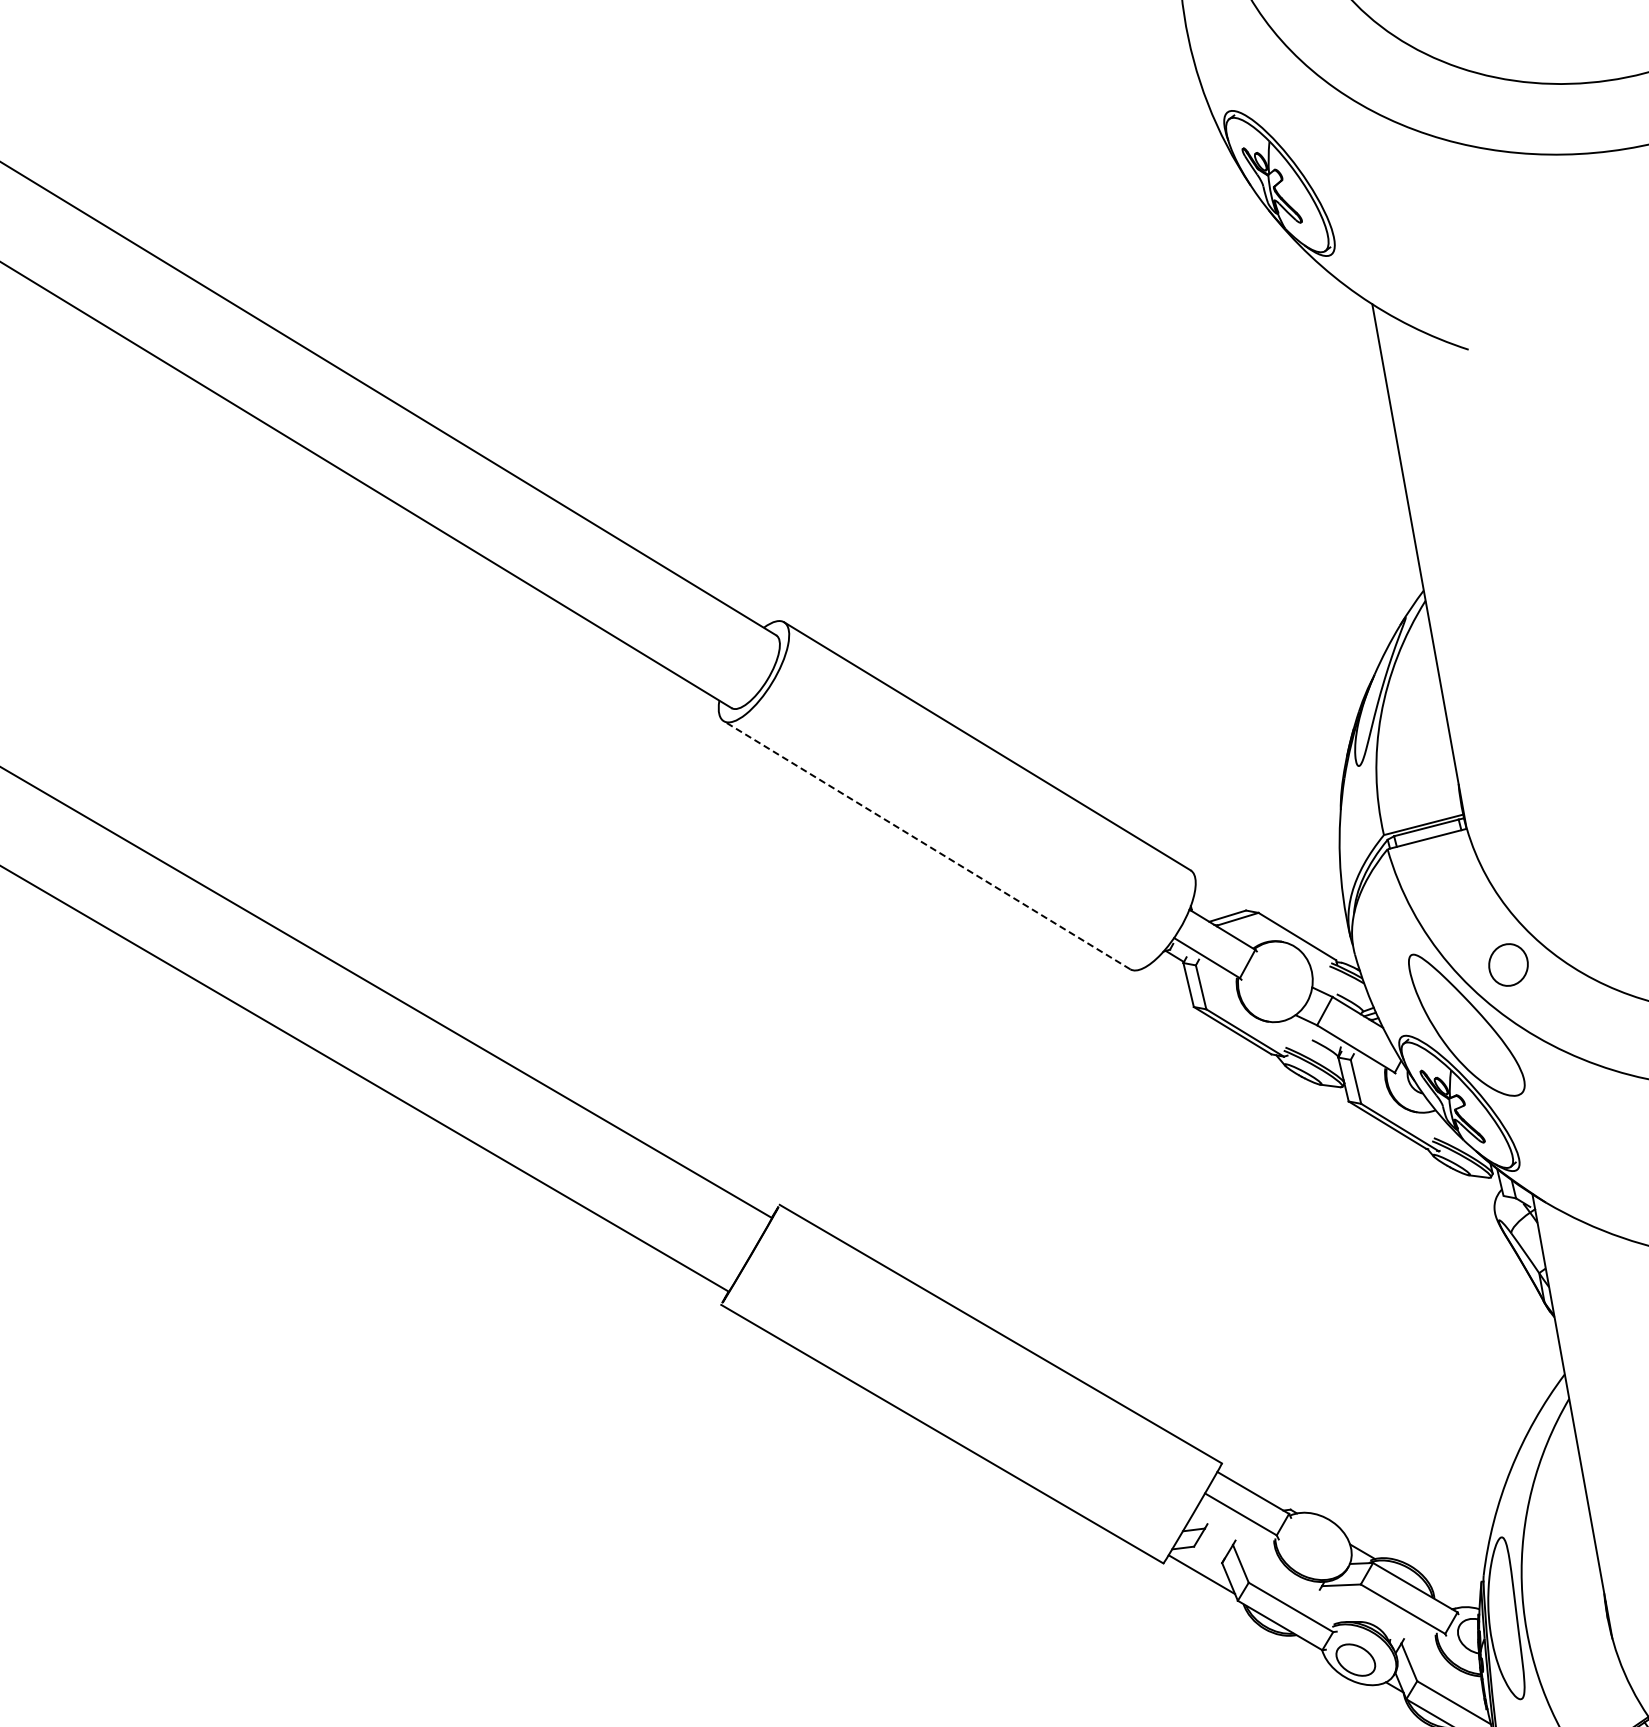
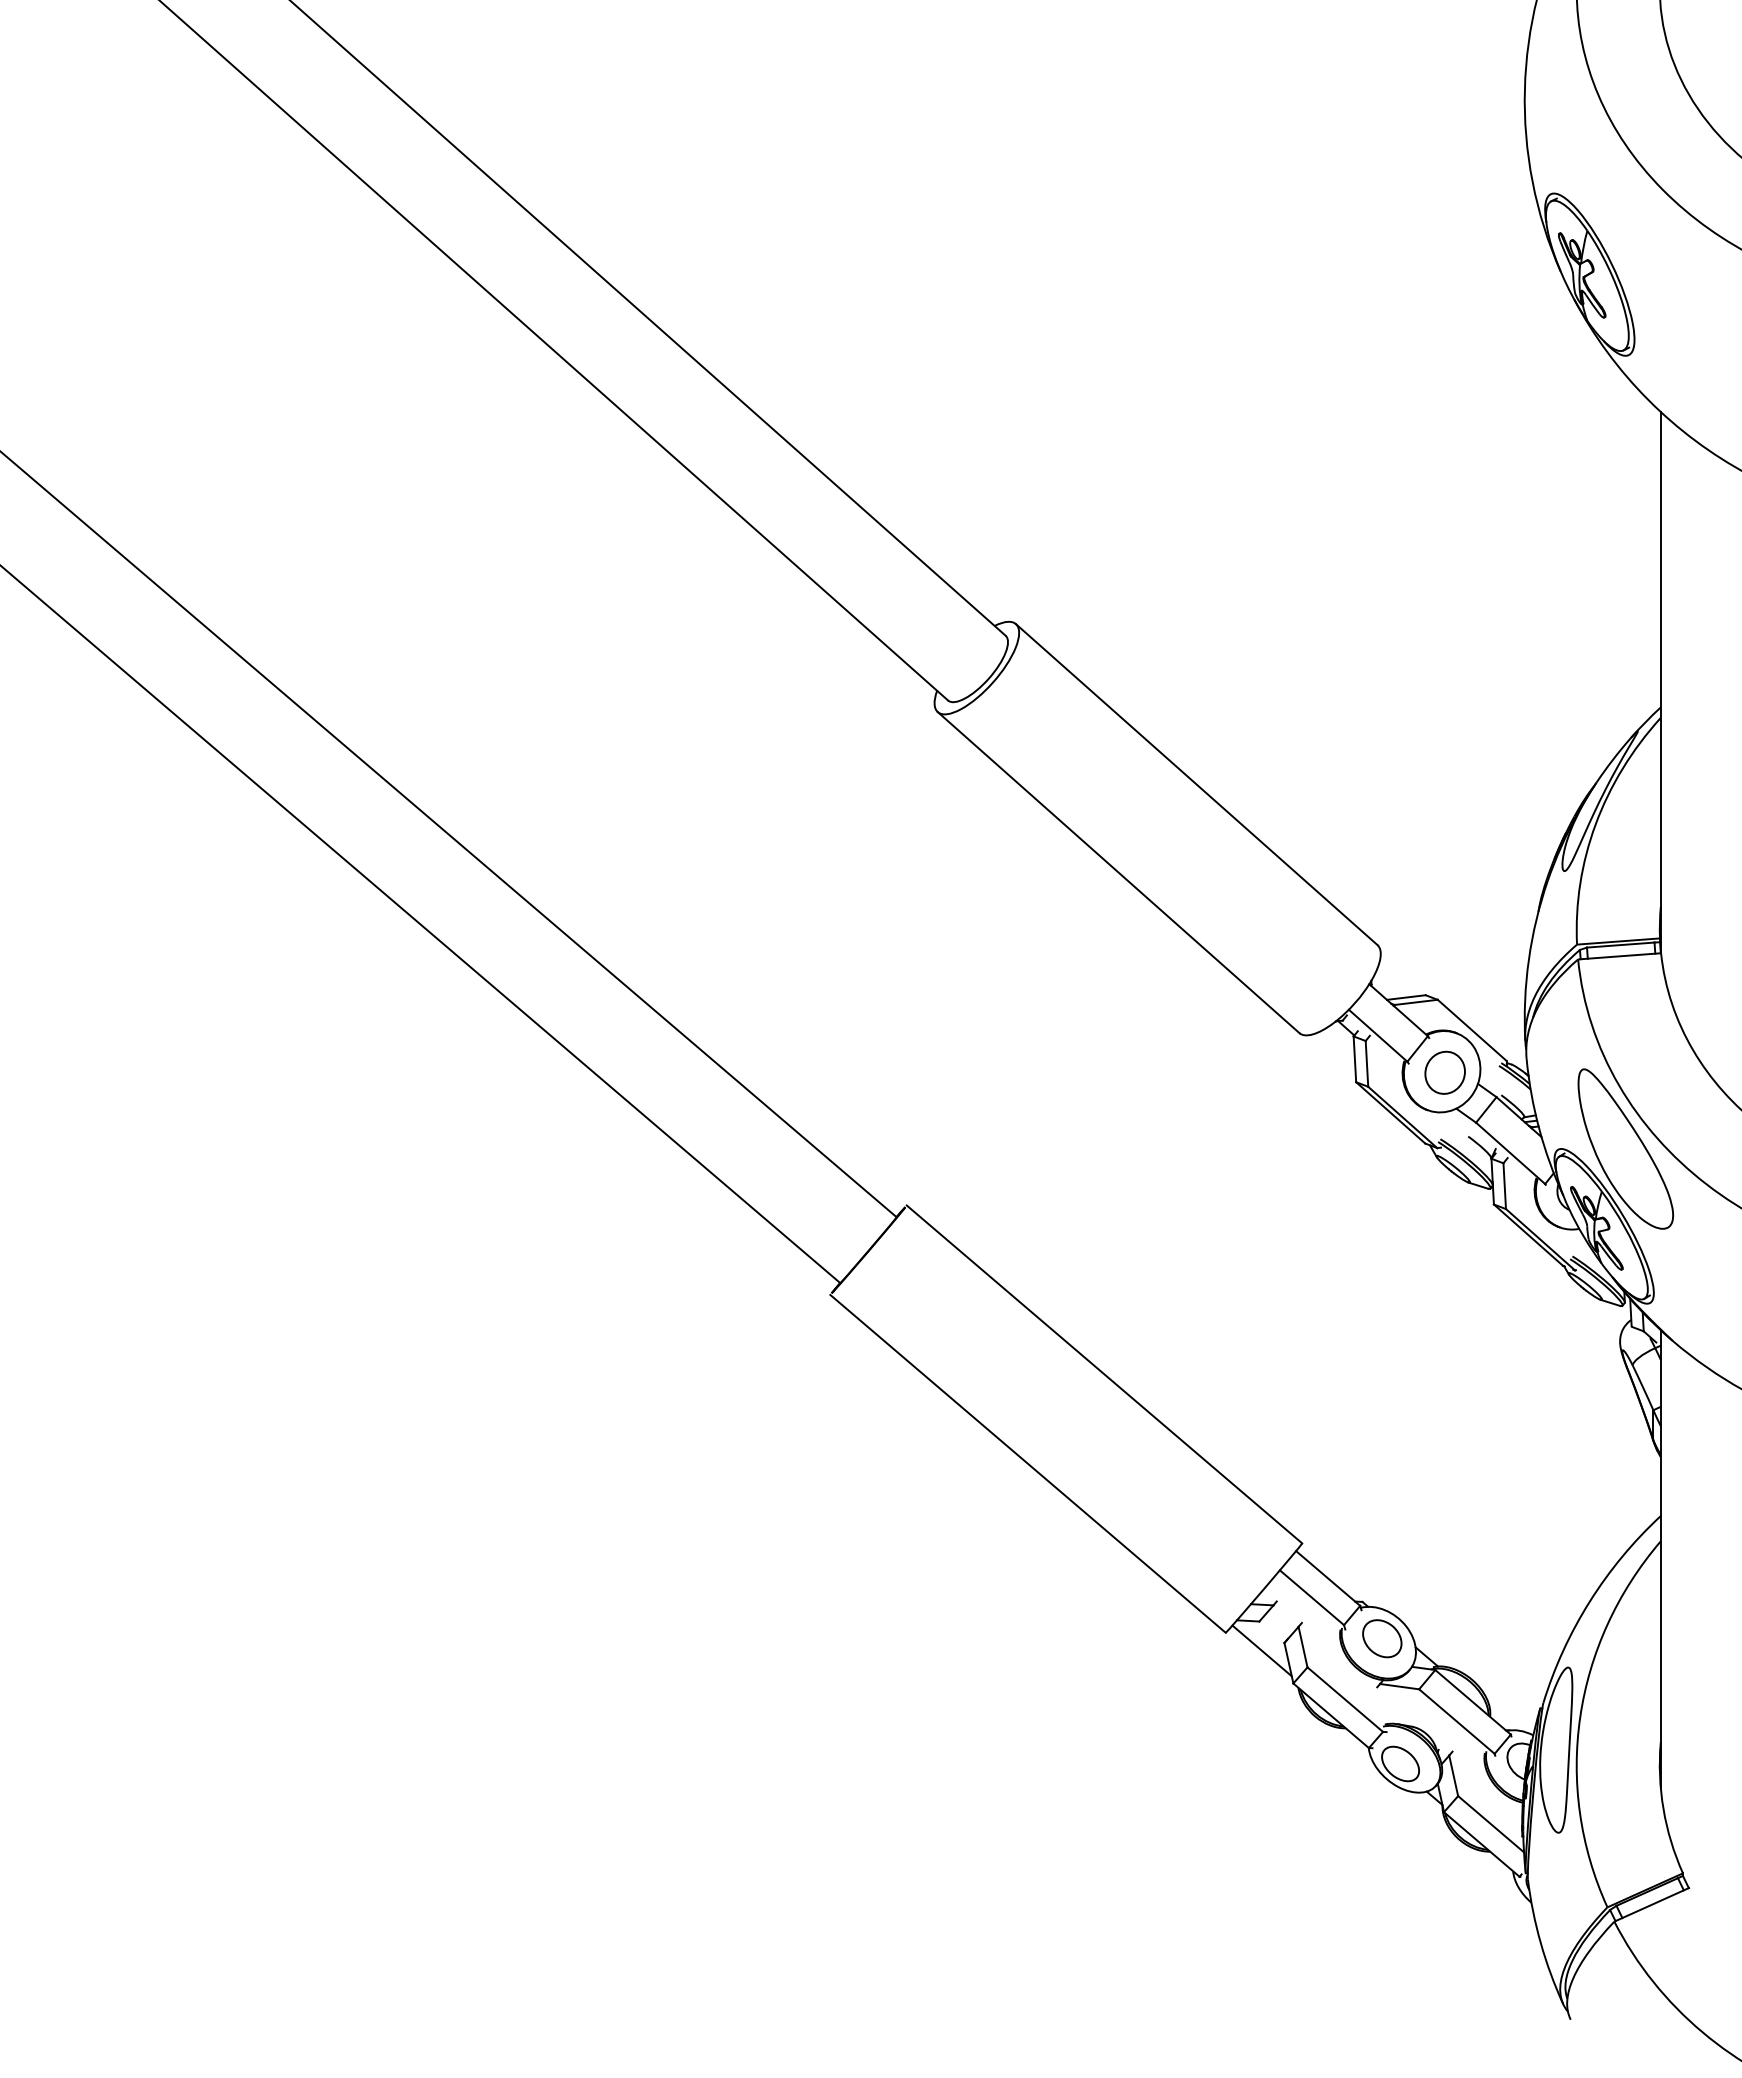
line: (926, 845) -> (1118, 872), dashed -> solid
part: (1507, 964) -> (1444, 1072), moved
part: (1316, 1541) -> (1382, 1638), added

